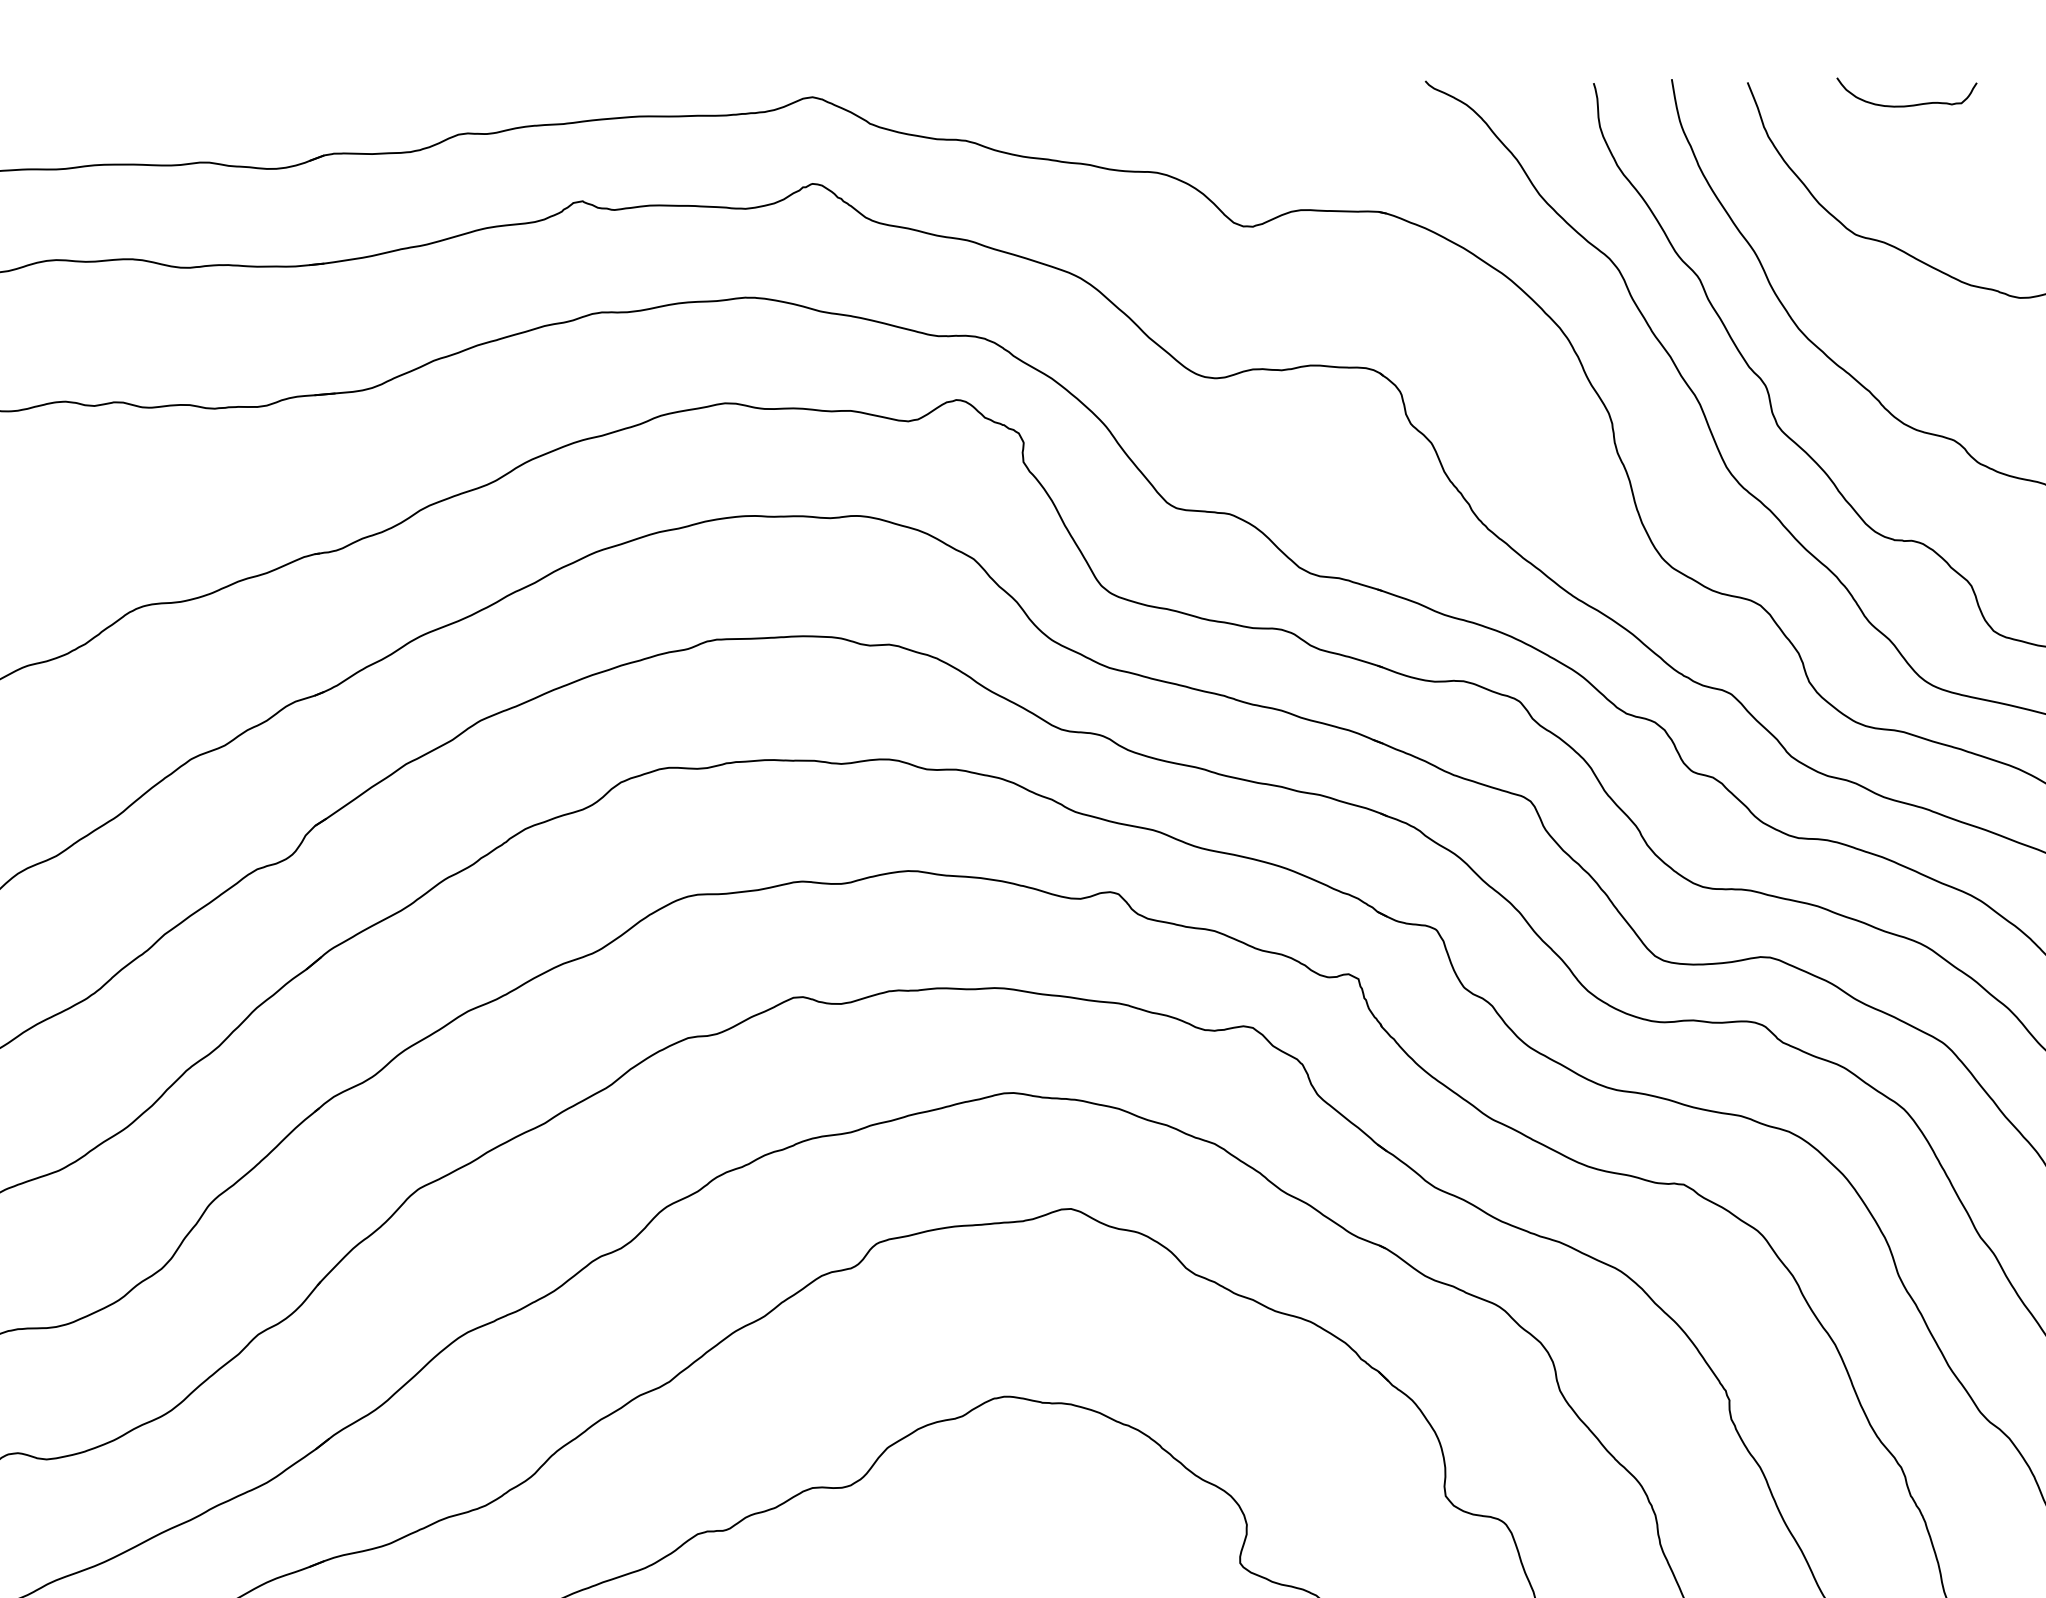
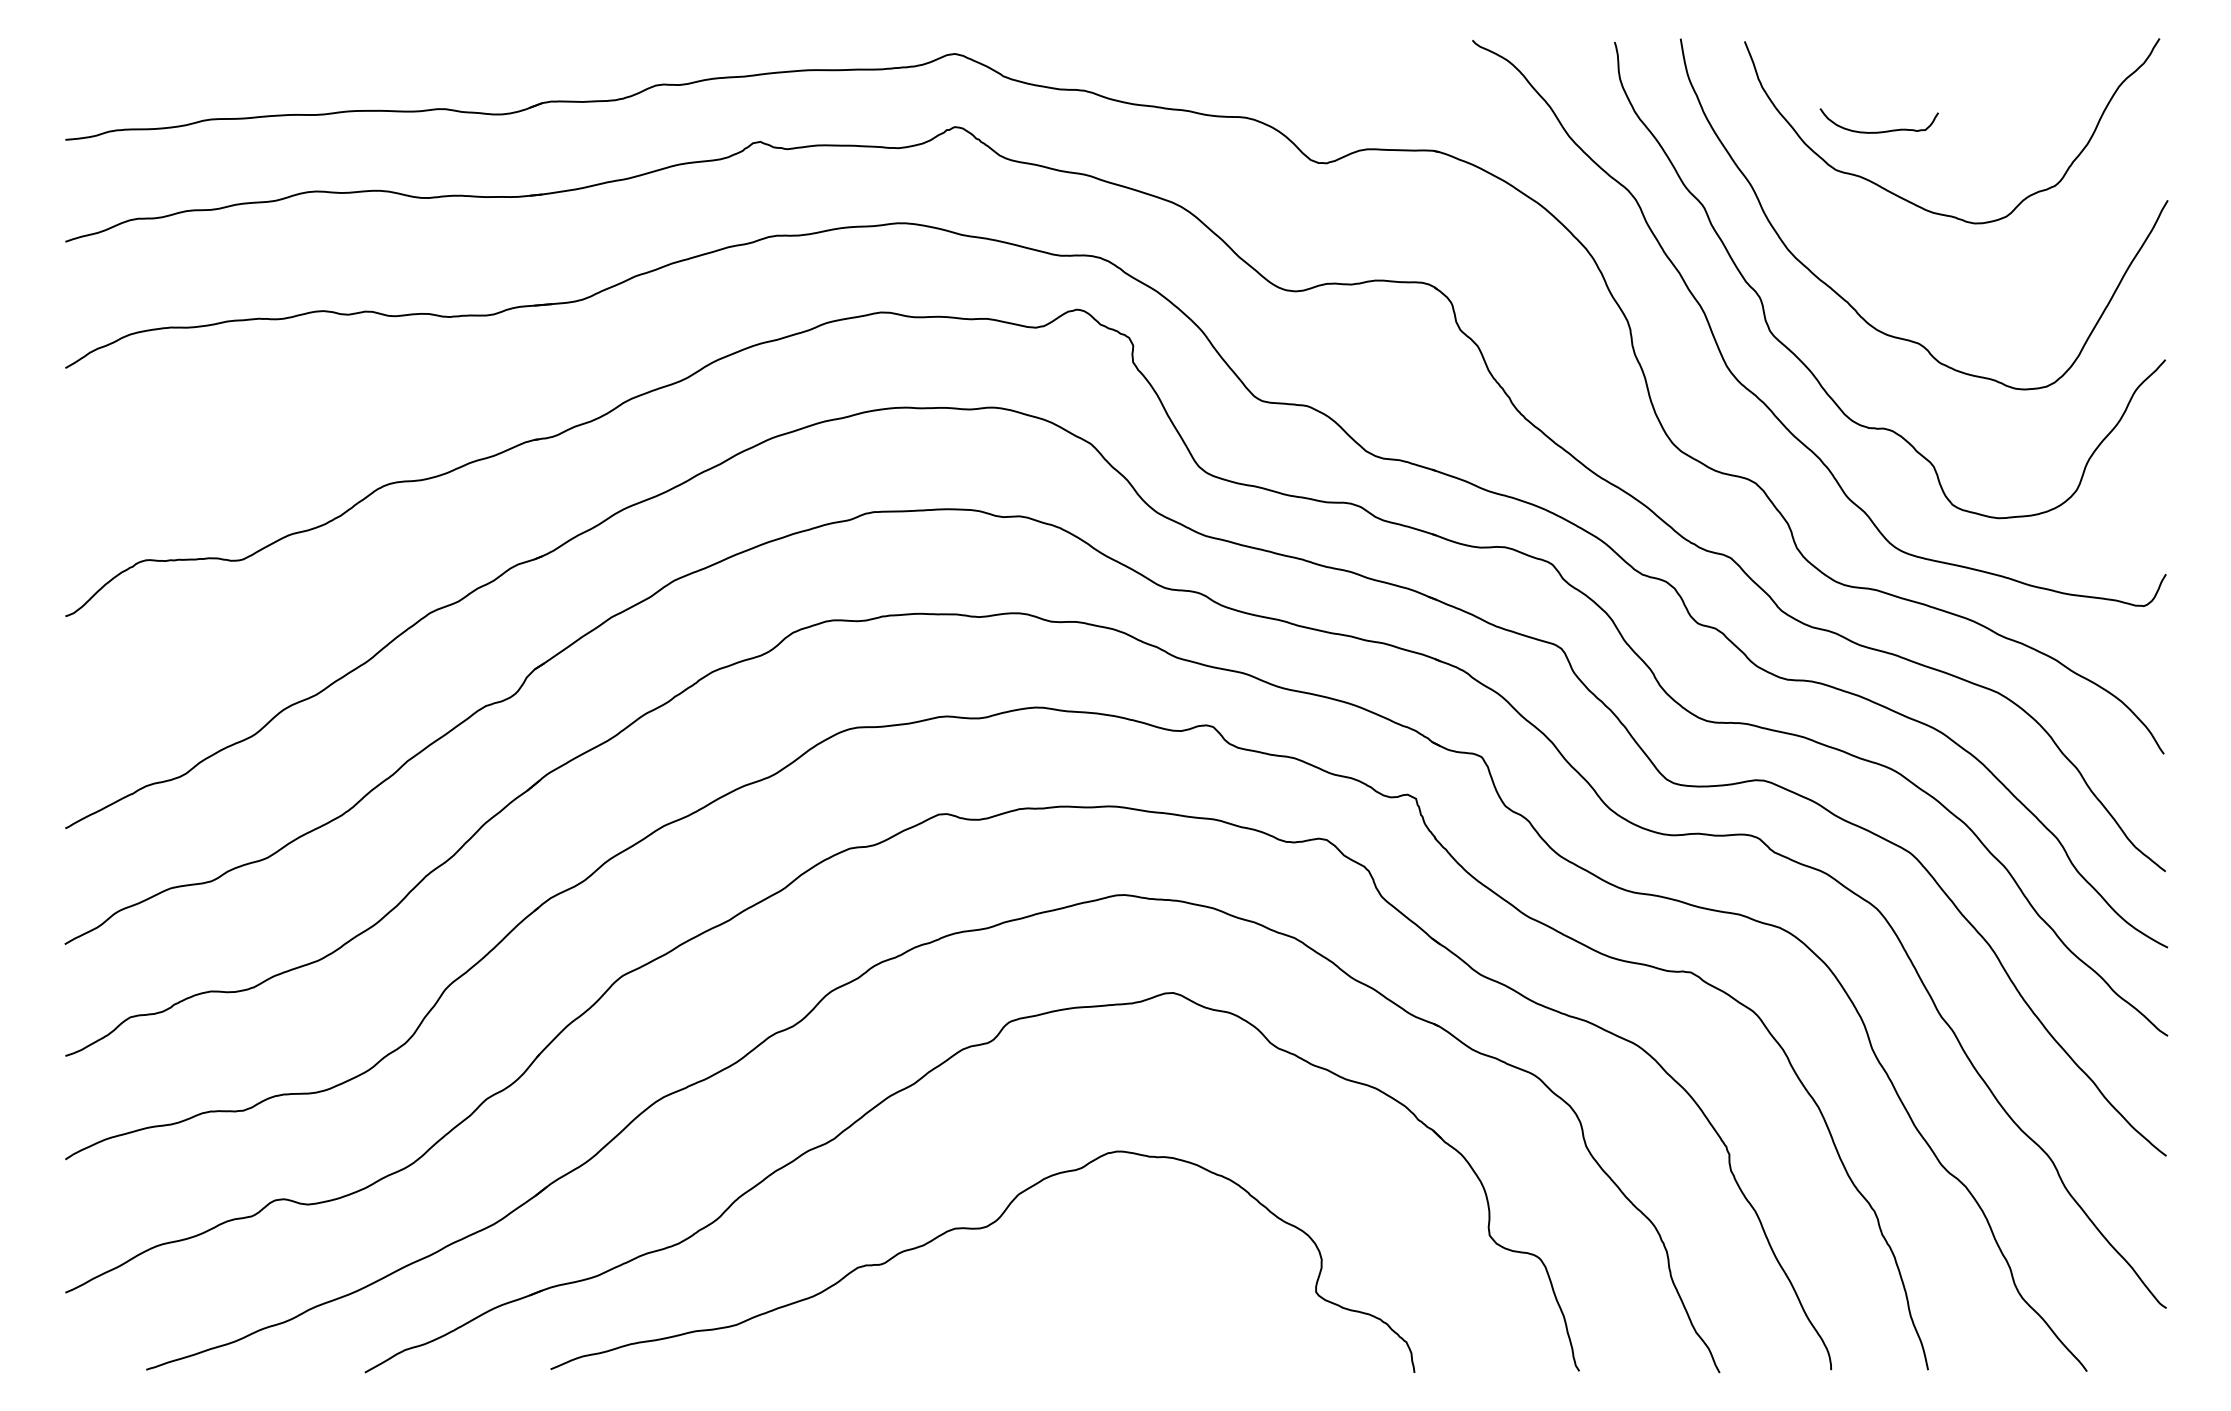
curve: (1905, 104) -> (1878, 131), moved

